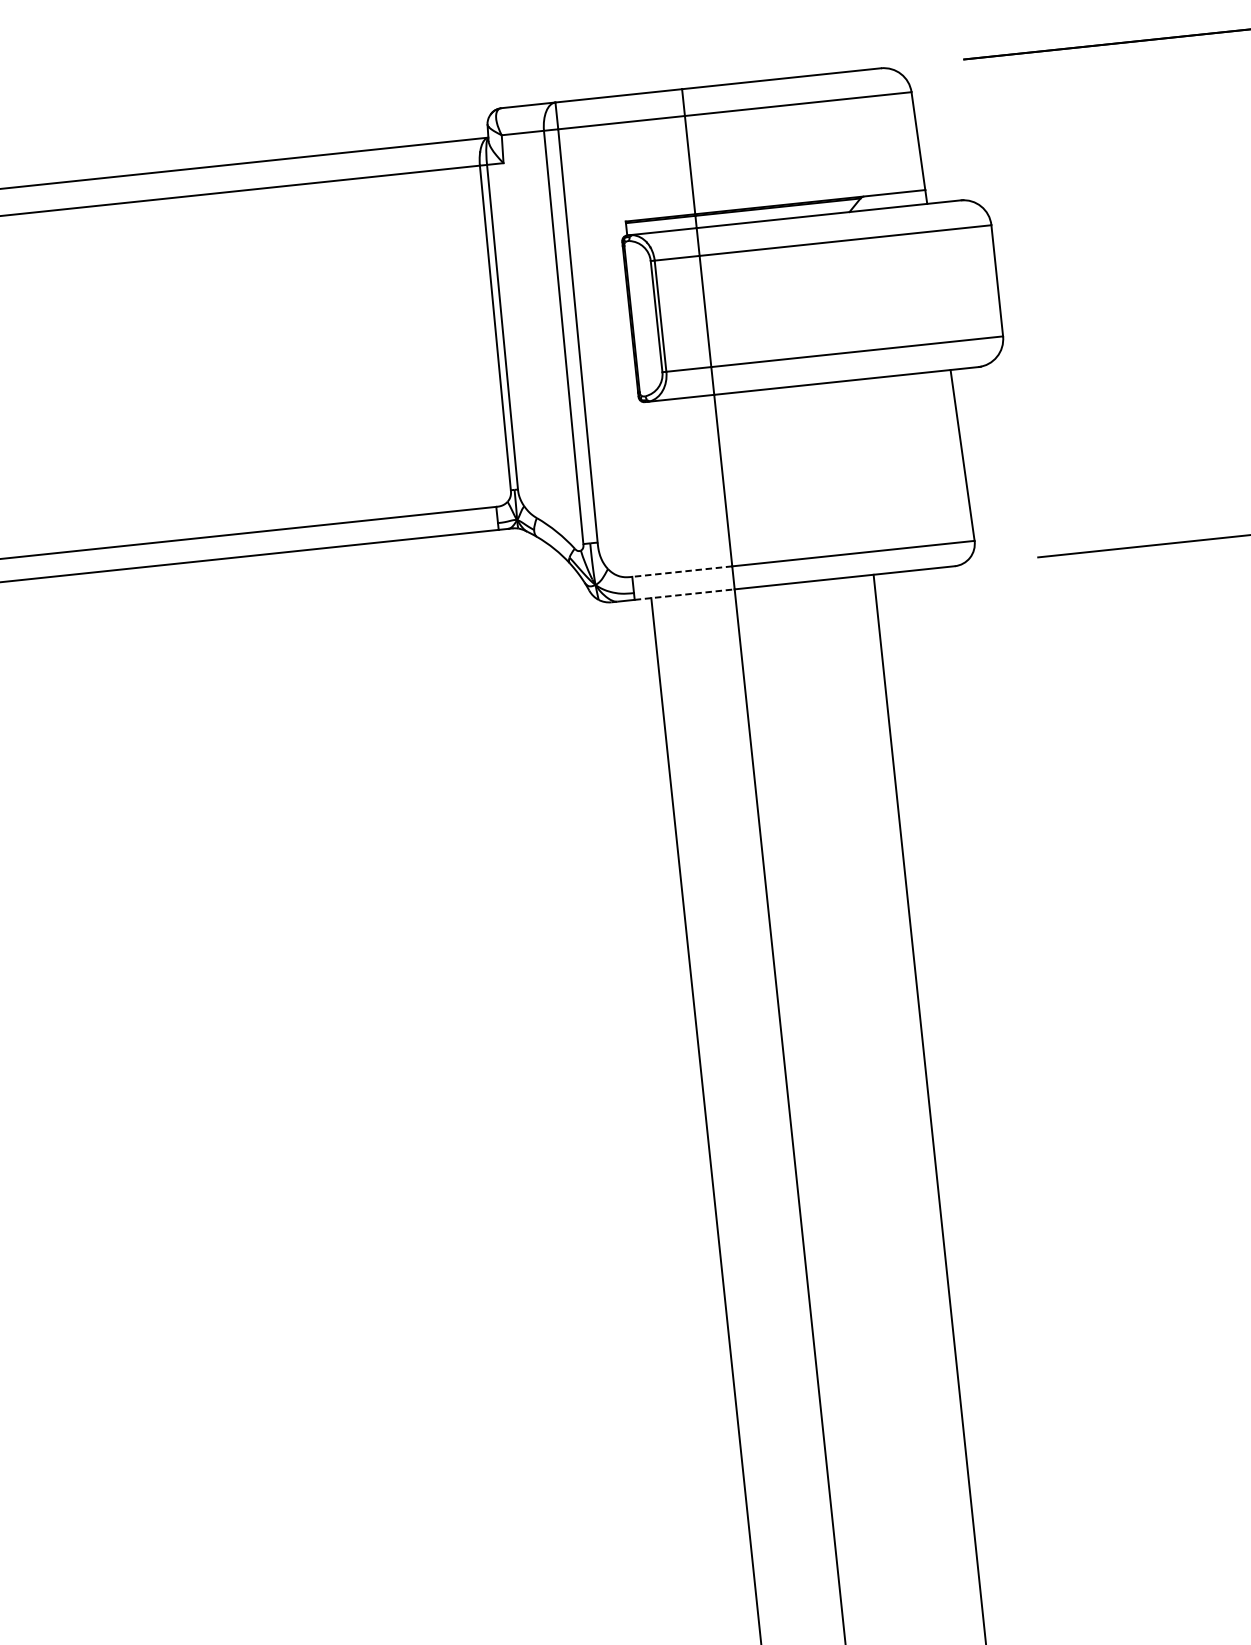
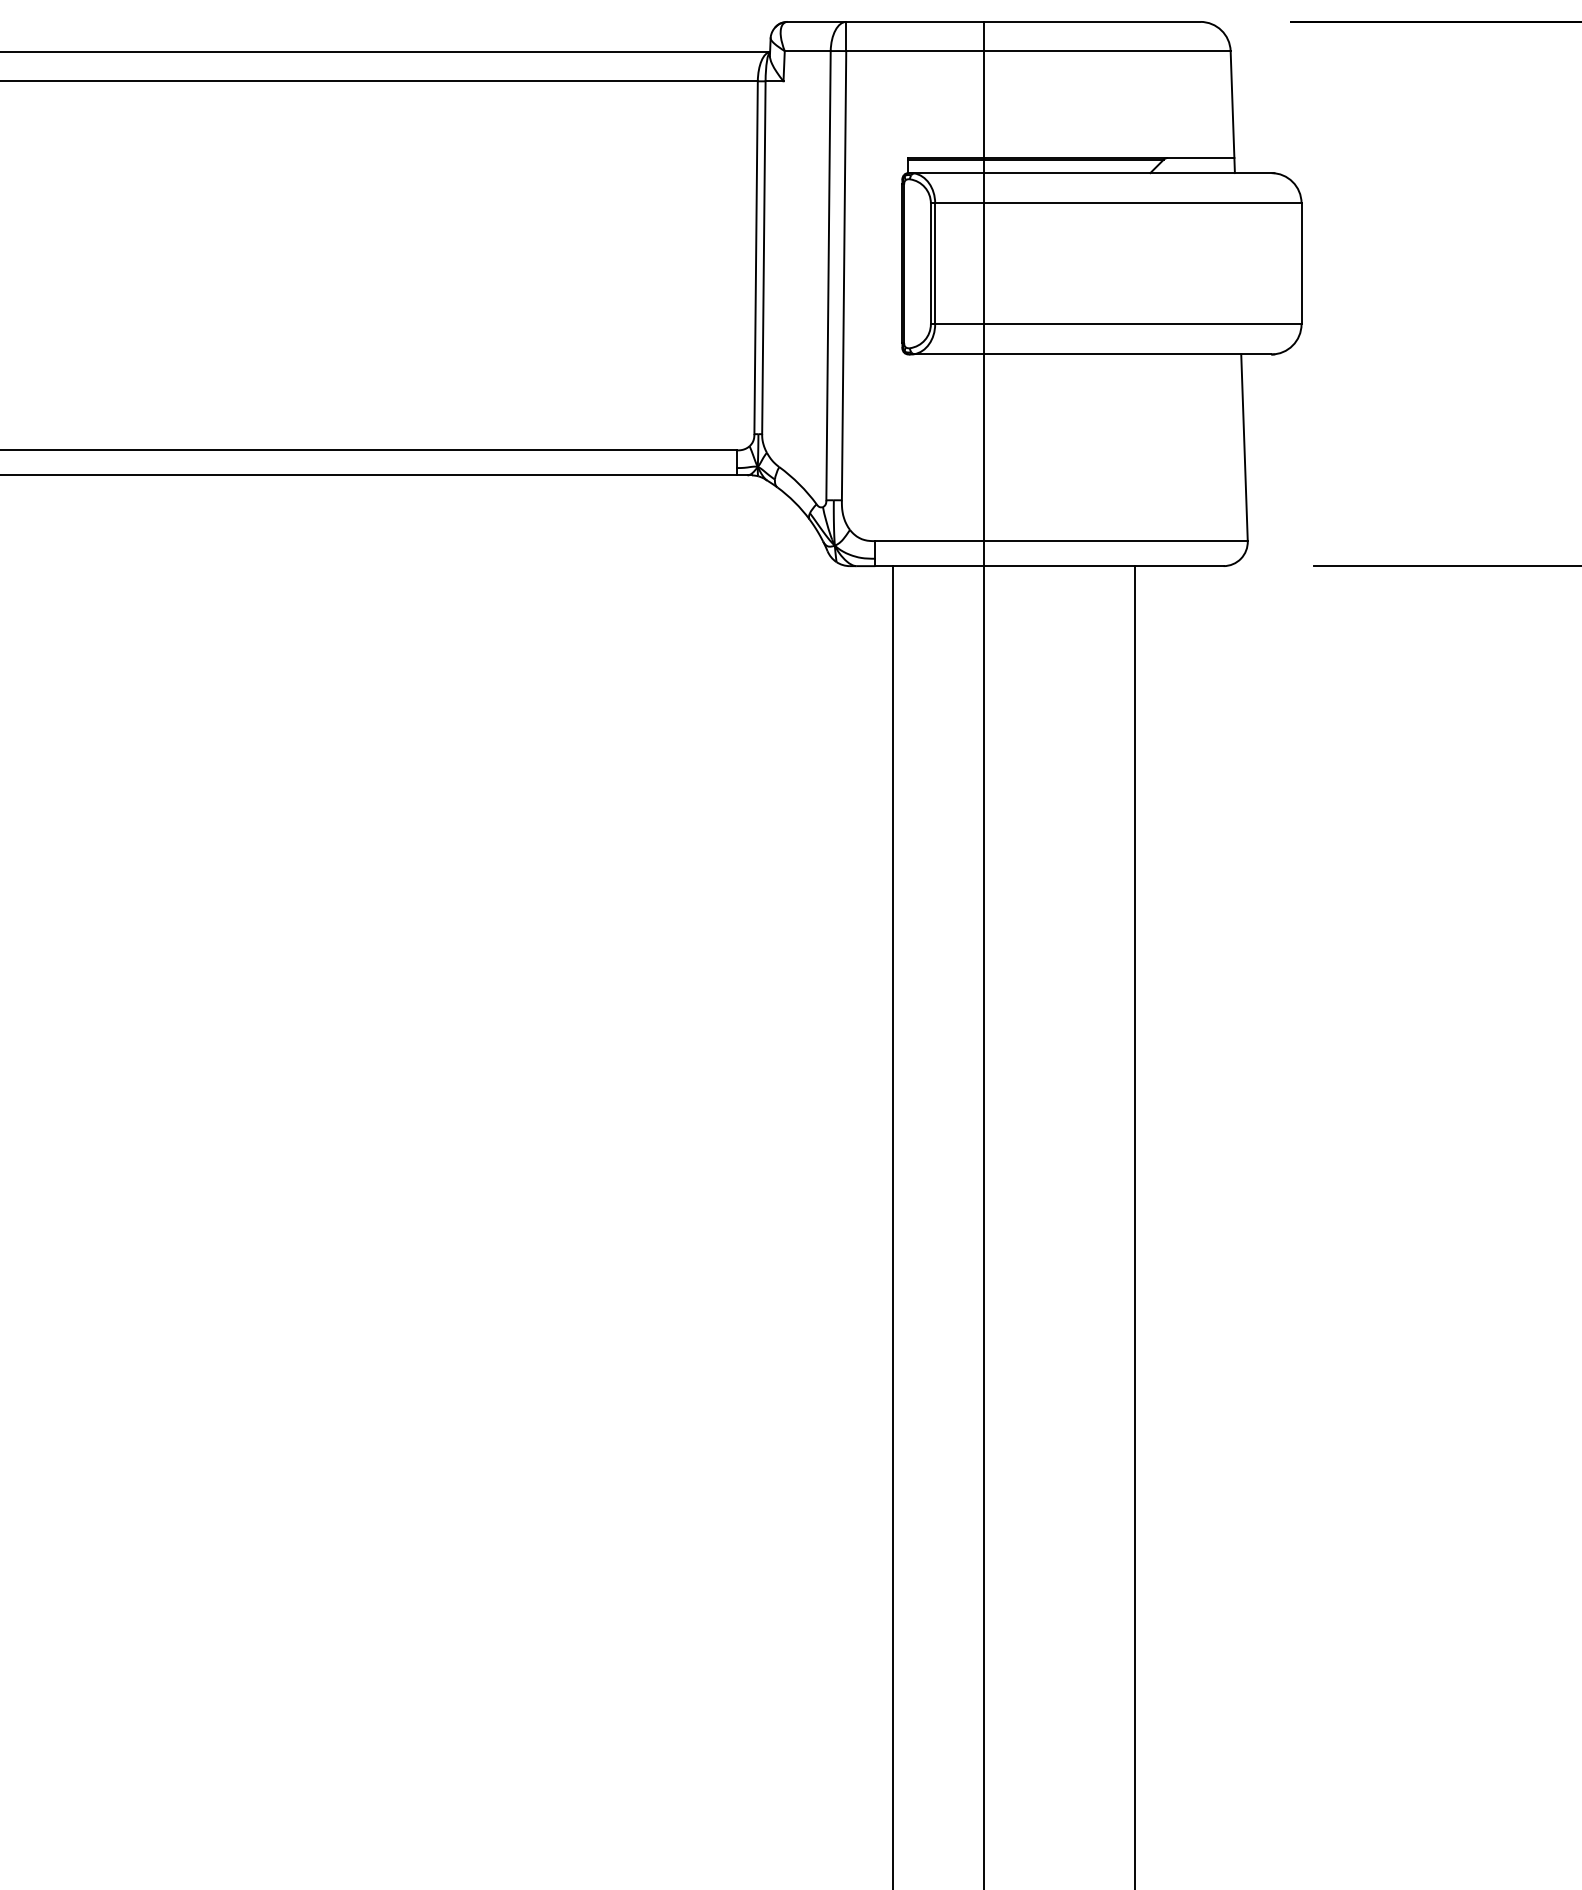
line: (682, 571) -> (929, 541), dashed -> solid
line: (685, 594) -> (930, 566), dashed -> solid

